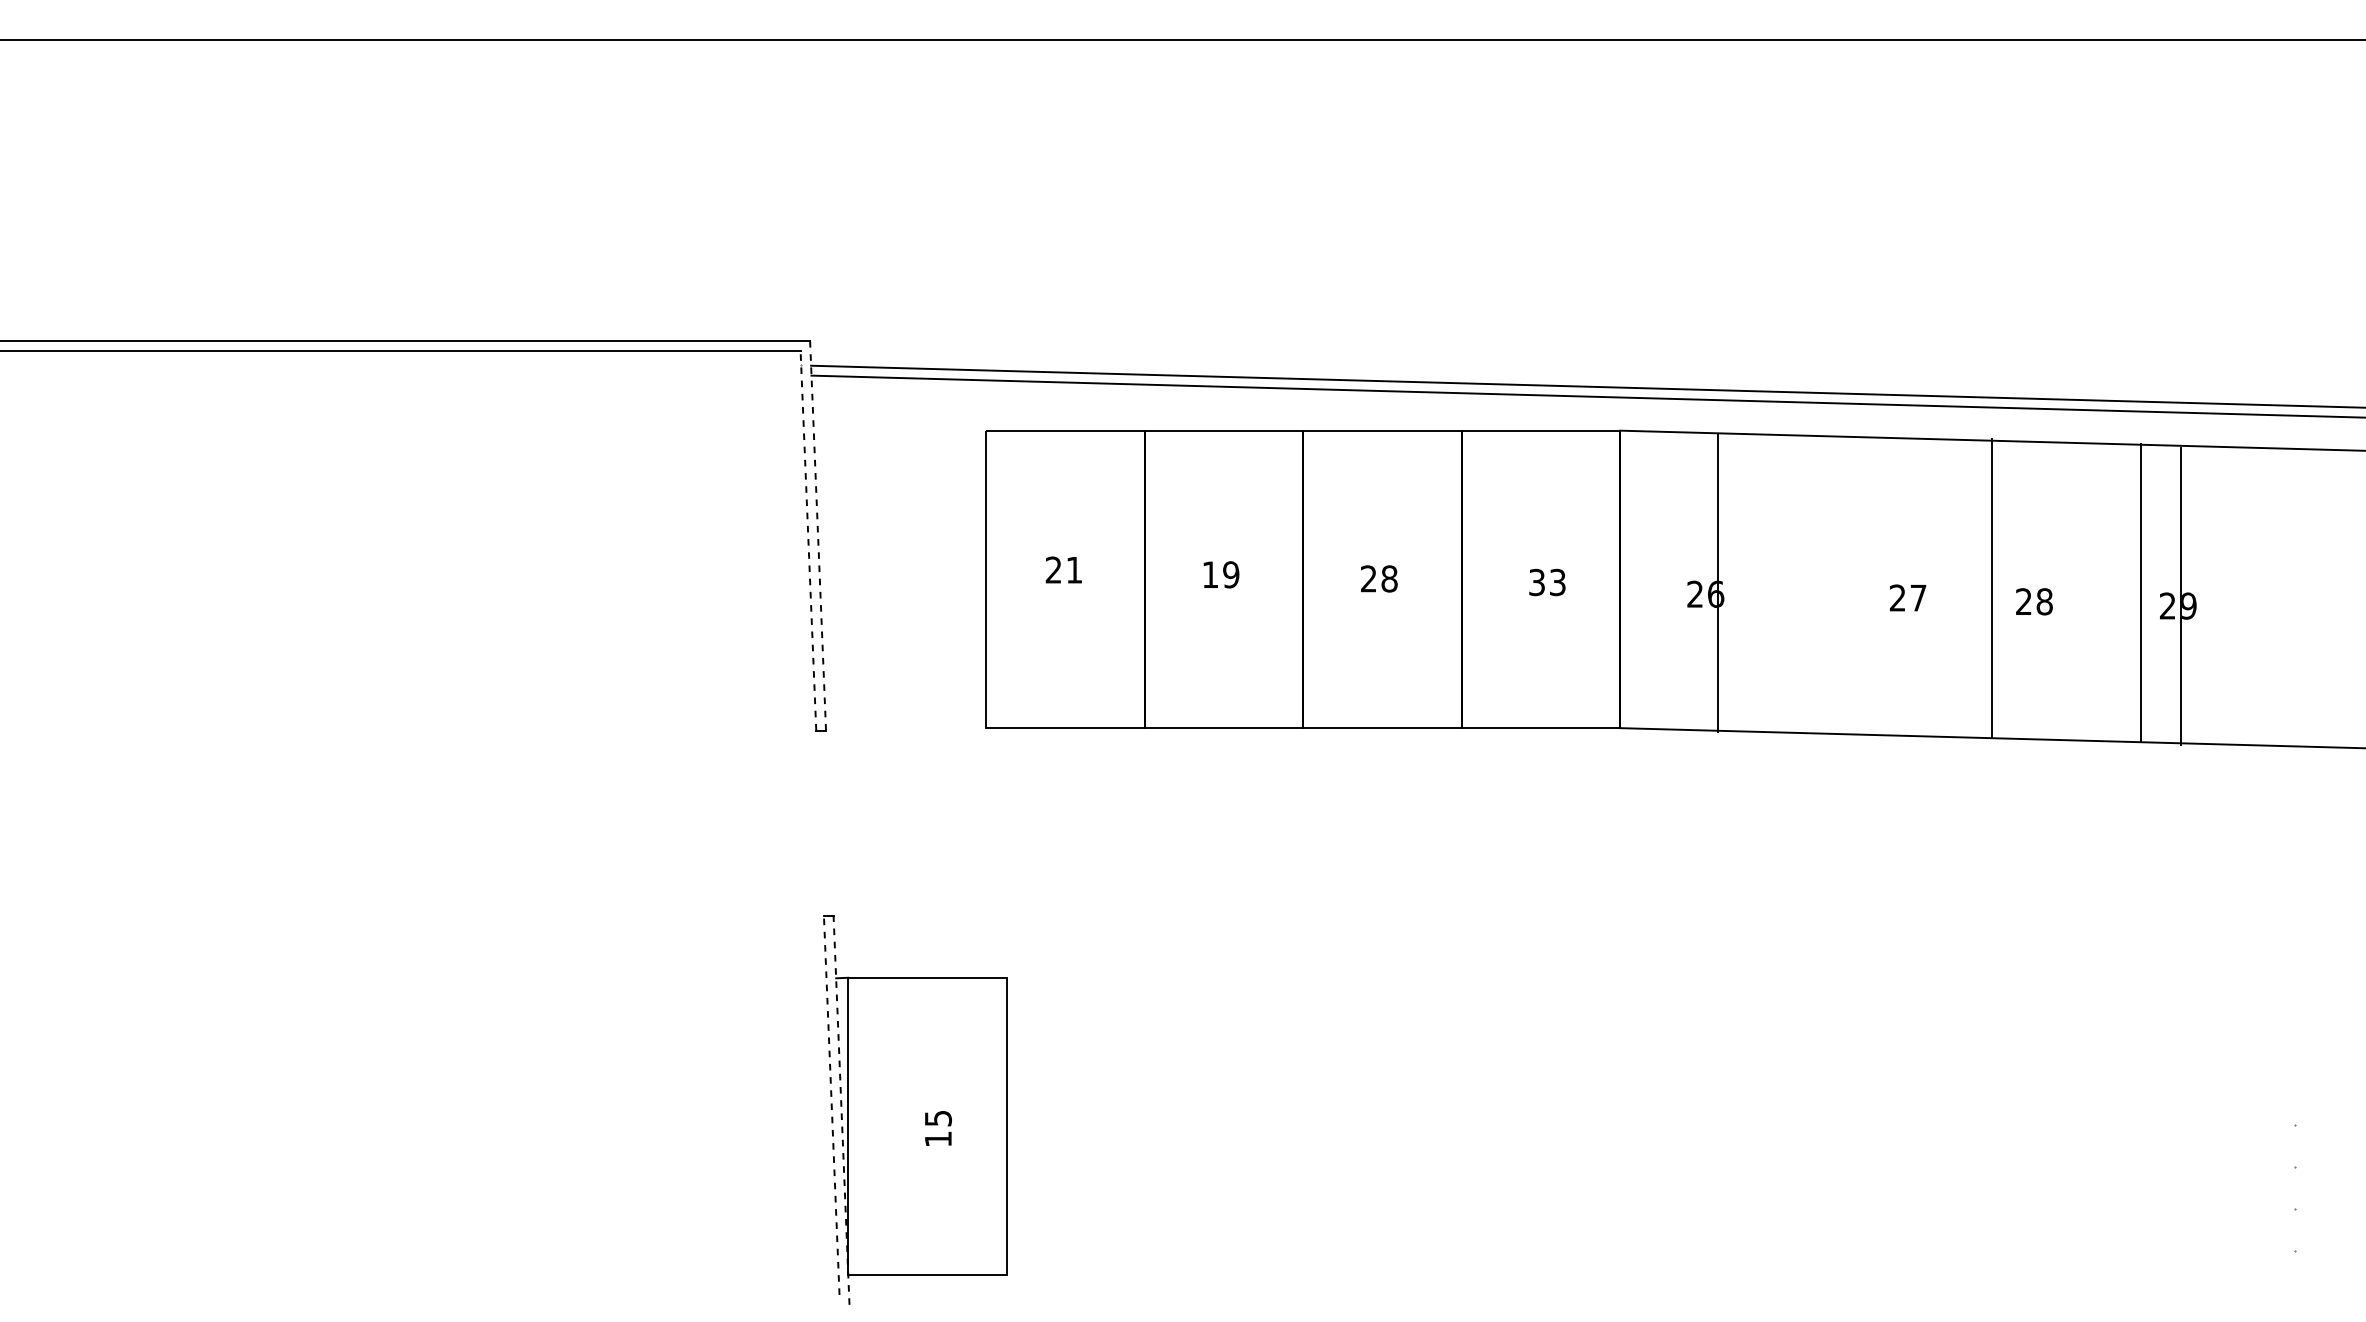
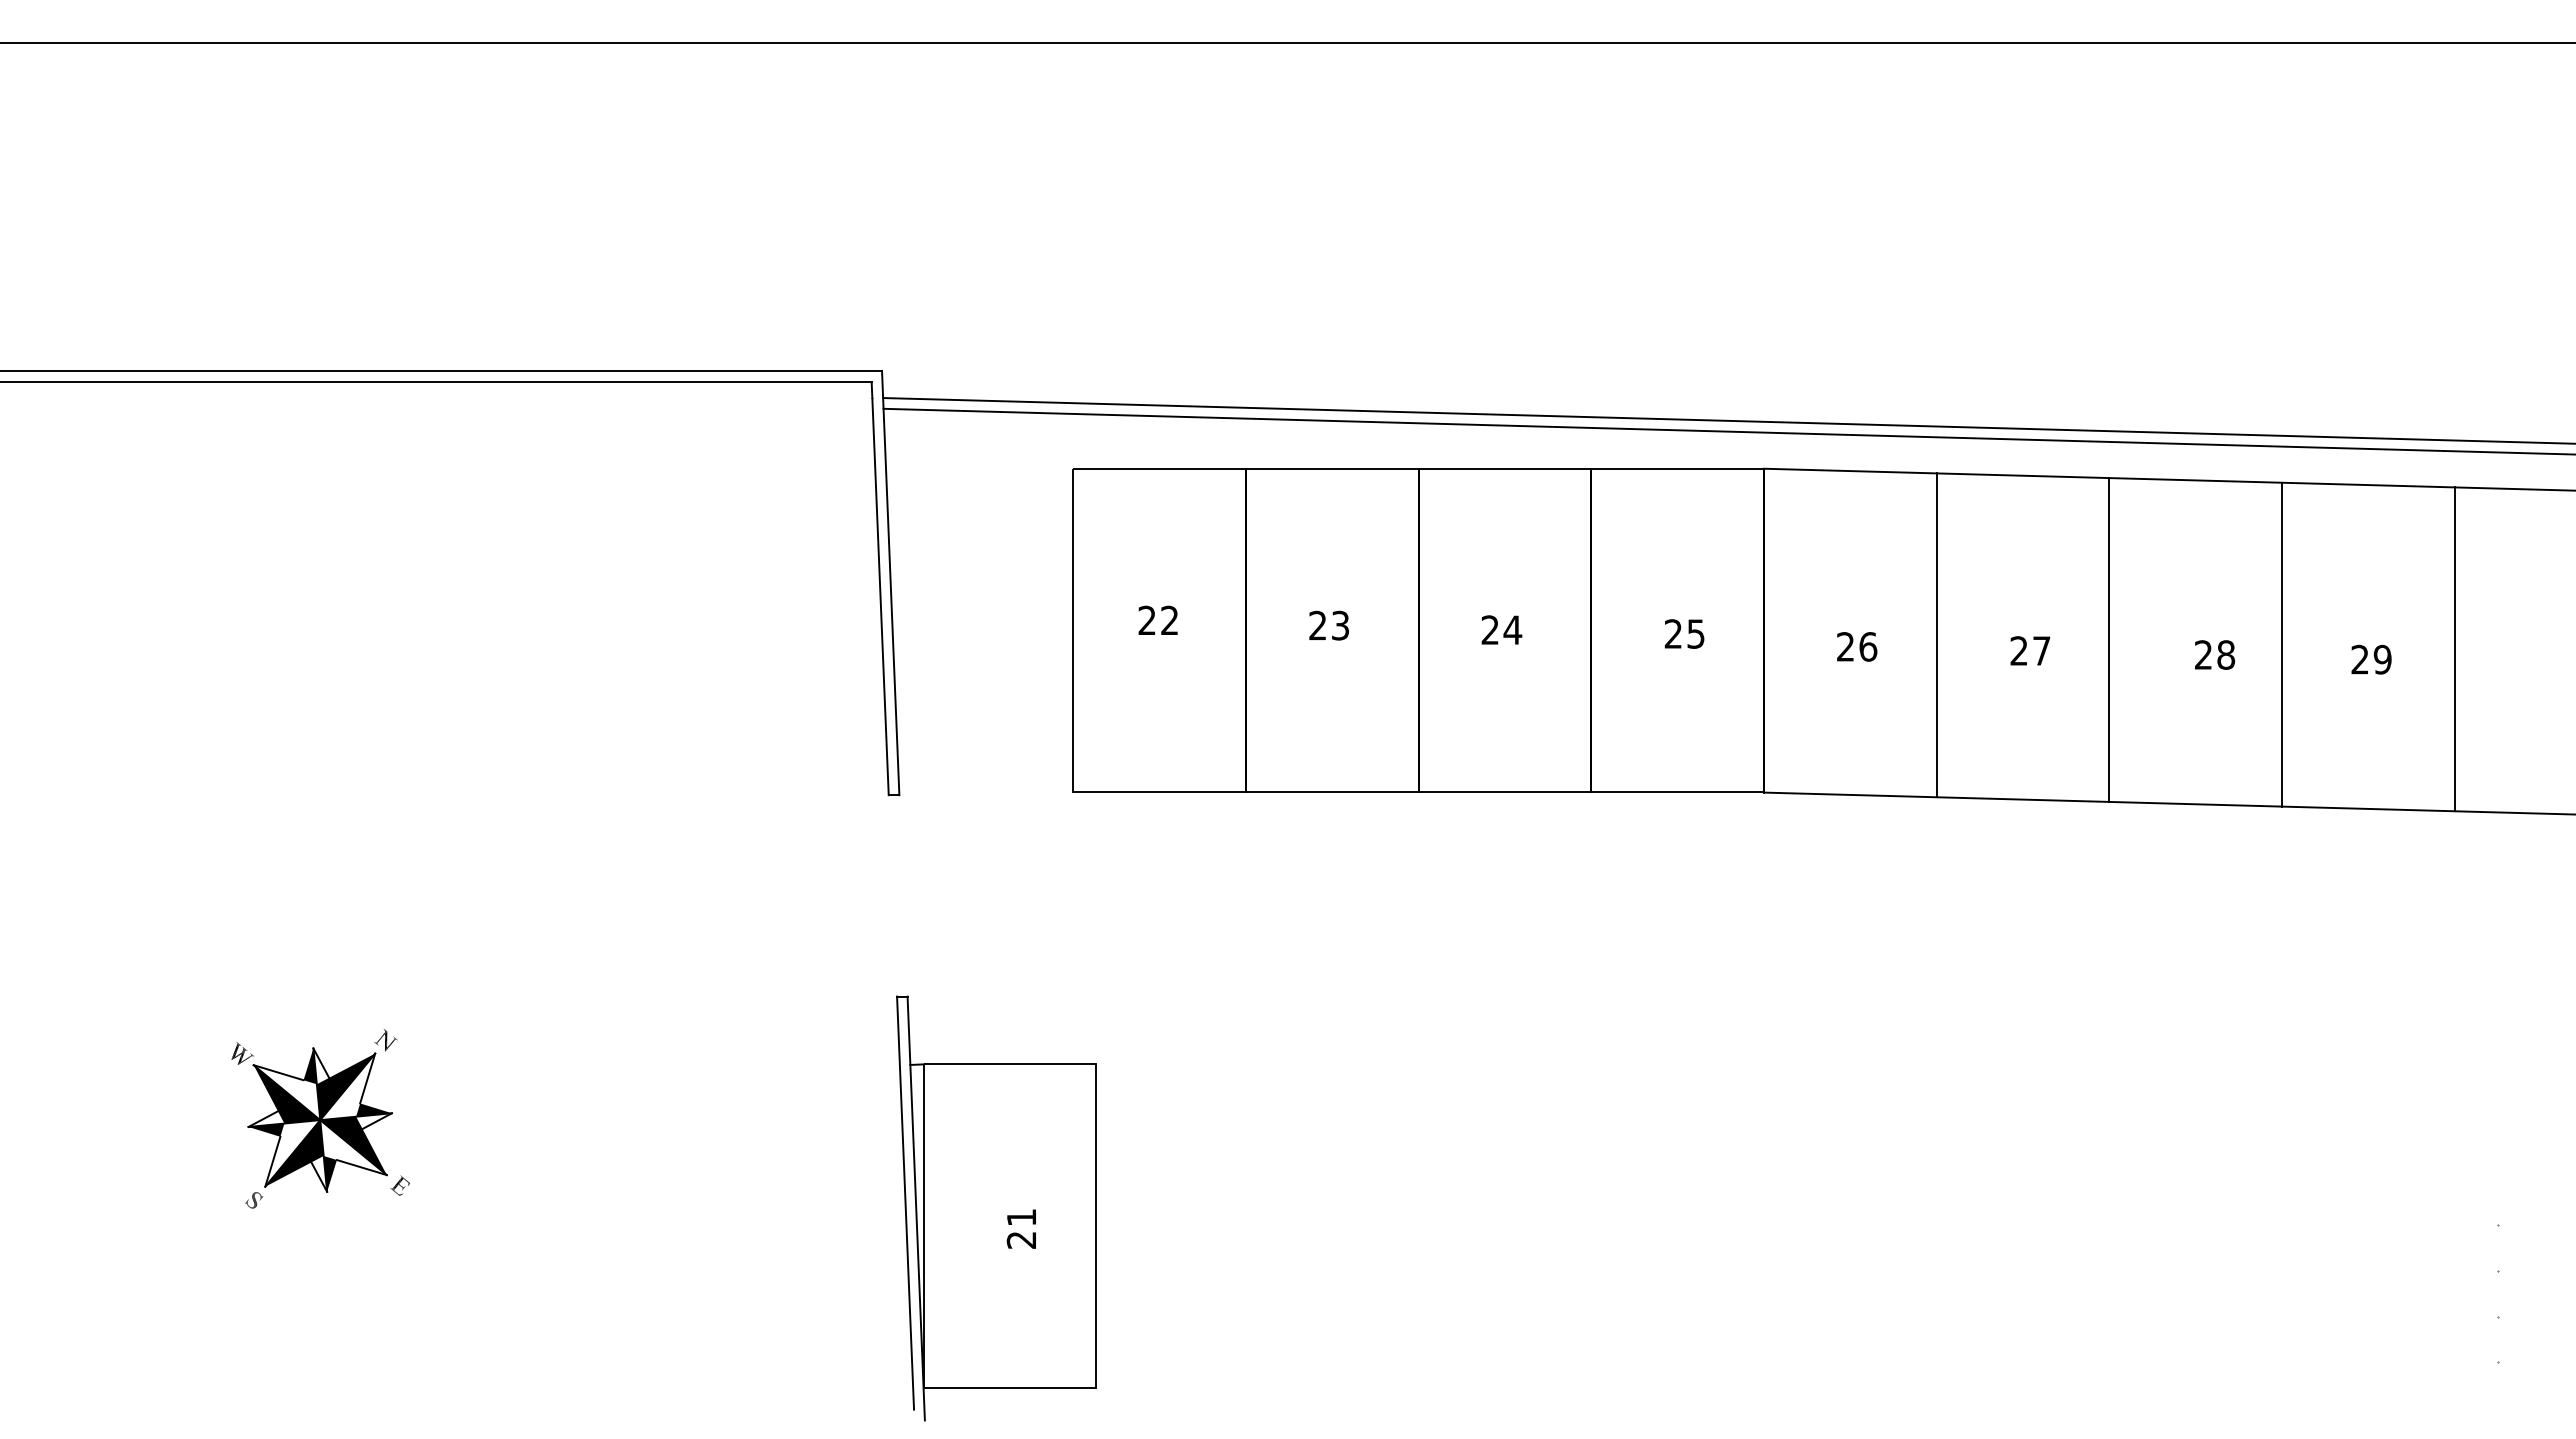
line: (817, 535) -> (890, 582), dashed -> solid
line: (808, 540) -> (880, 588), dashed -> solid
text: (1074, 569) -> (1169, 619), 21 -> 22
text: (1221, 574) -> (1329, 625), 19 -> 23
text: (1389, 578) -> (1512, 629), 28 -> 24
text: (1547, 582) -> (1684, 633), 33 -> 25
line: (1718, 583) -> (1936, 635), moved
line: (1991, 587) -> (2109, 639), moved
line: (2141, 592) -> (2282, 644), moved
line: (2180, 596) -> (2454, 649), moved
text: (1908, 597) -> (2030, 650), moved
part: (294, 1027) -> (320, 1118), added
line: (831, 1105) -> (905, 1203), dashed -> solid
line: (841, 1110) -> (916, 1208), dashed -> solid
text: (938, 1128) -> (1021, 1228), 15 -> 21

